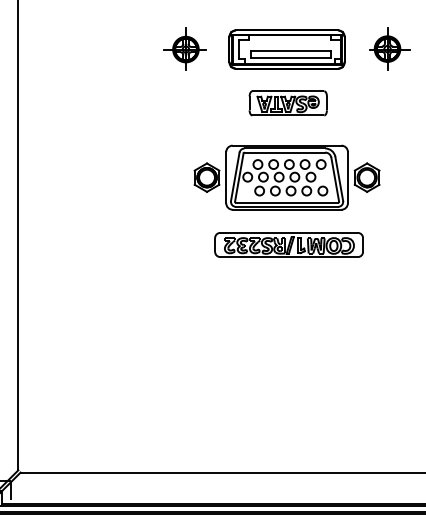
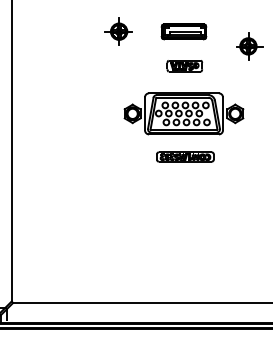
part: (286, 49) -> (183, 31), size x0.6
part: (389, 49) -> (249, 46), moved
part: (287, 102) -> (184, 65), size x0.7
part: (289, 244) -> (185, 156), size x0.6

